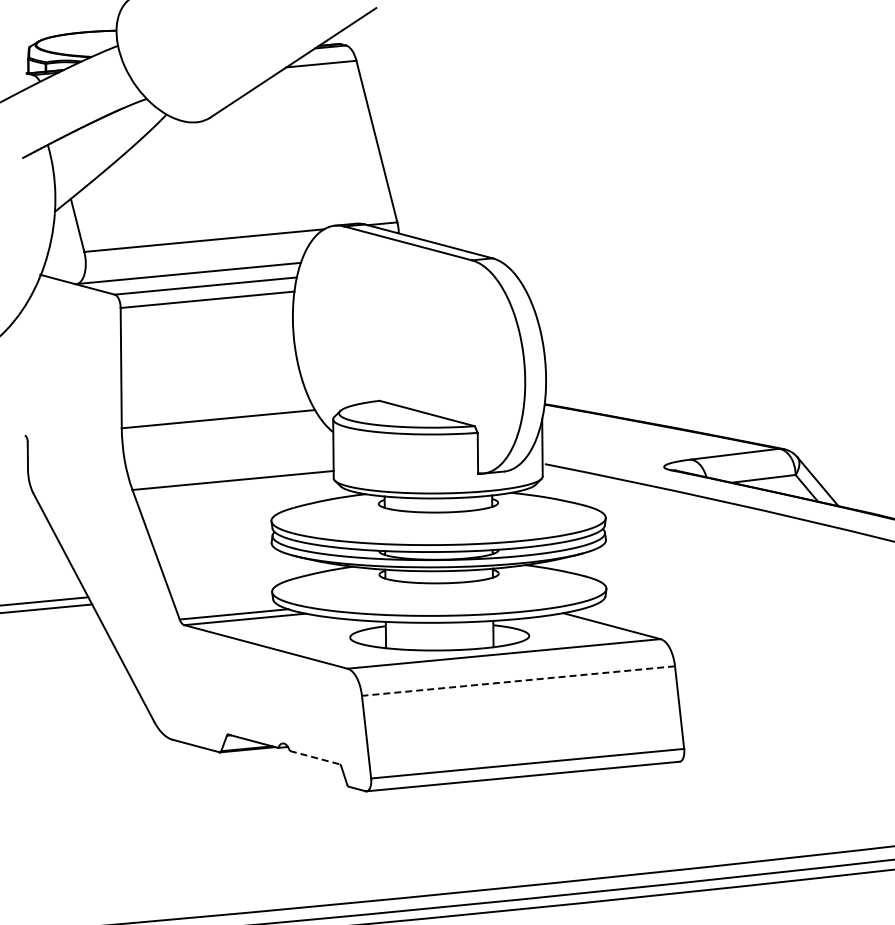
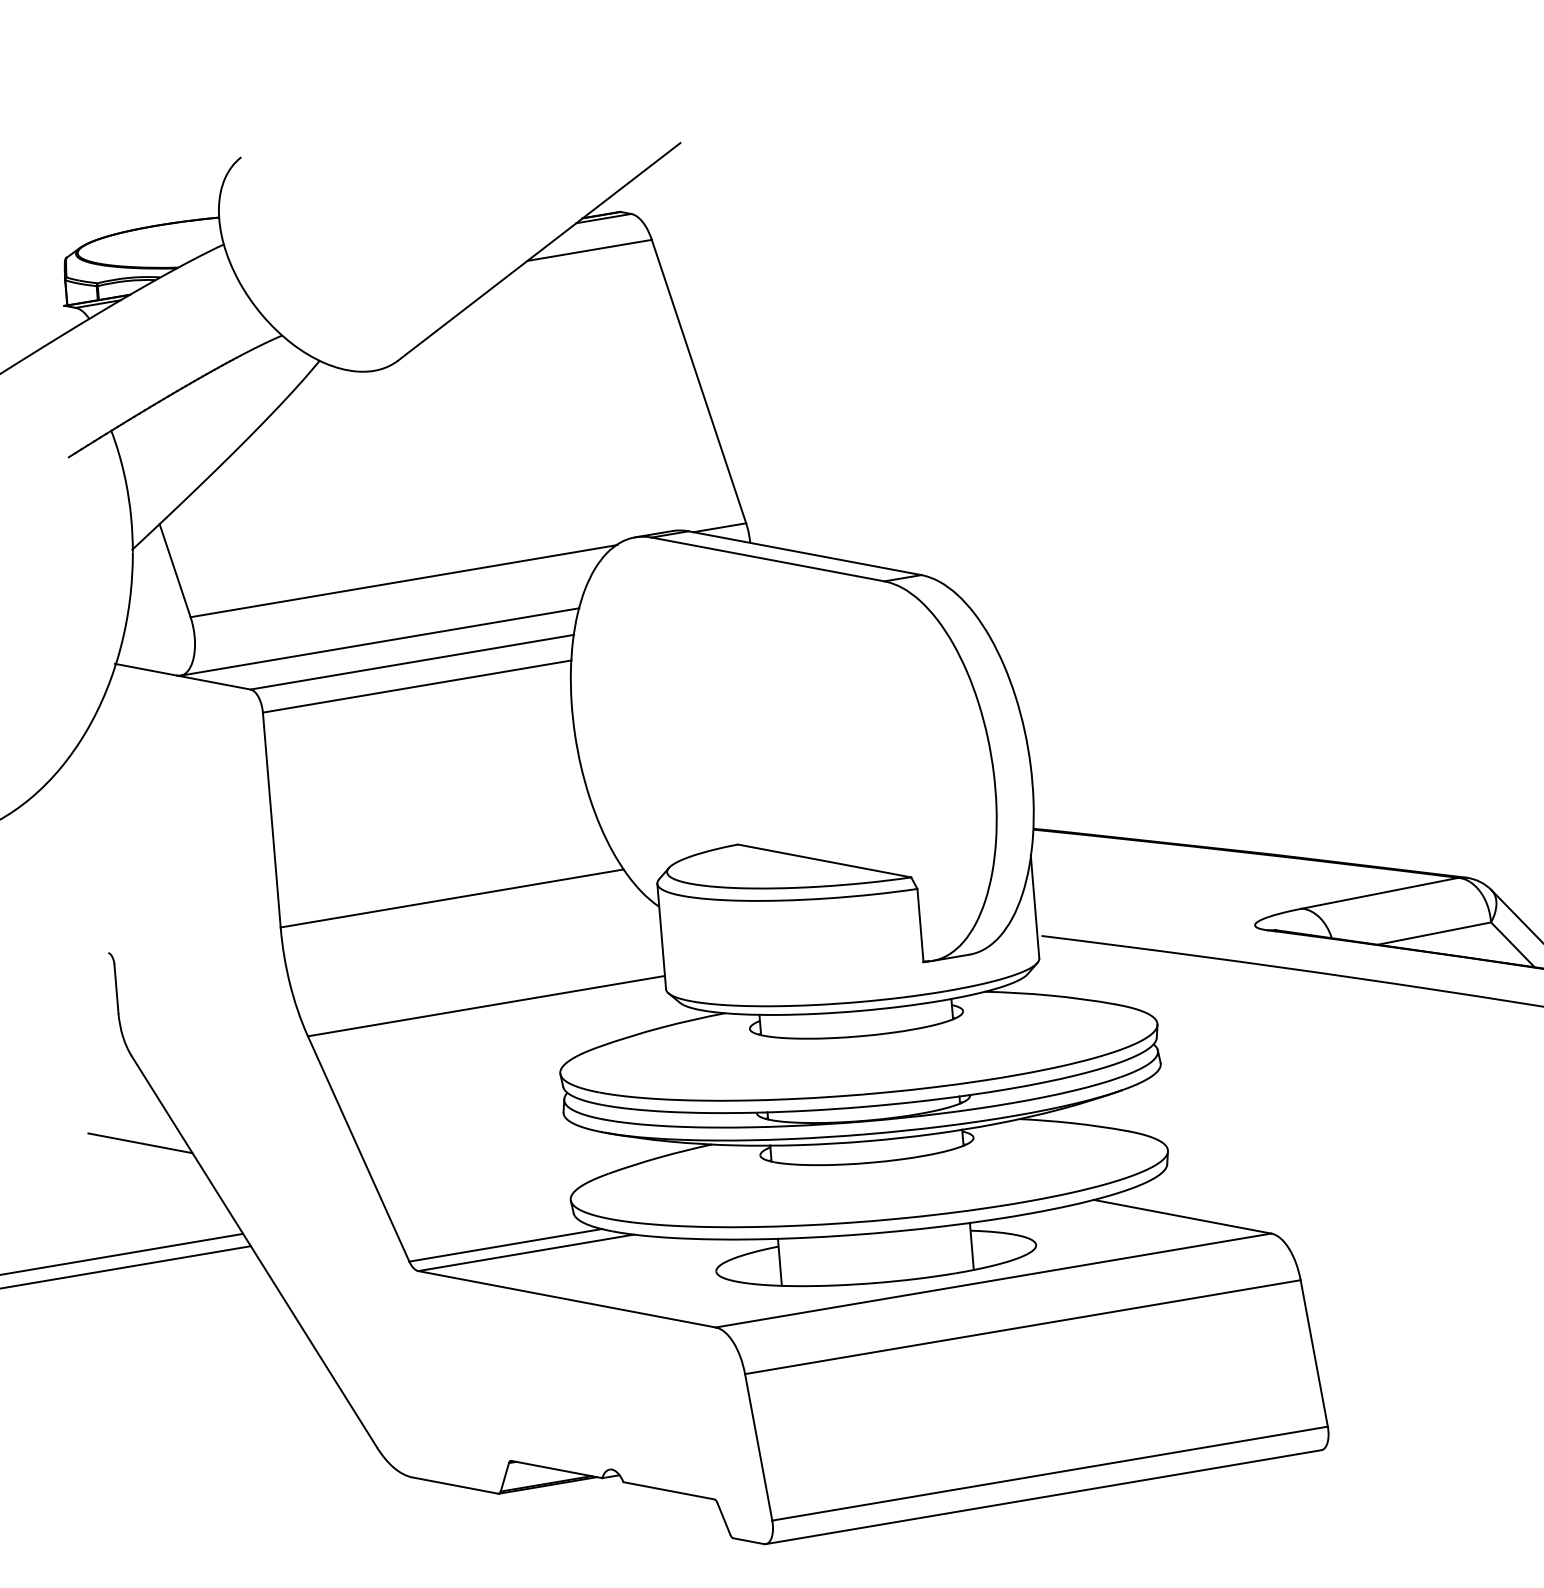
line: (34, 542) -> (139, 1143), added
line: (518, 681) -> (1022, 1327), dashed -> solid
line: (314, 757) -> (668, 1490), dashed -> solid

